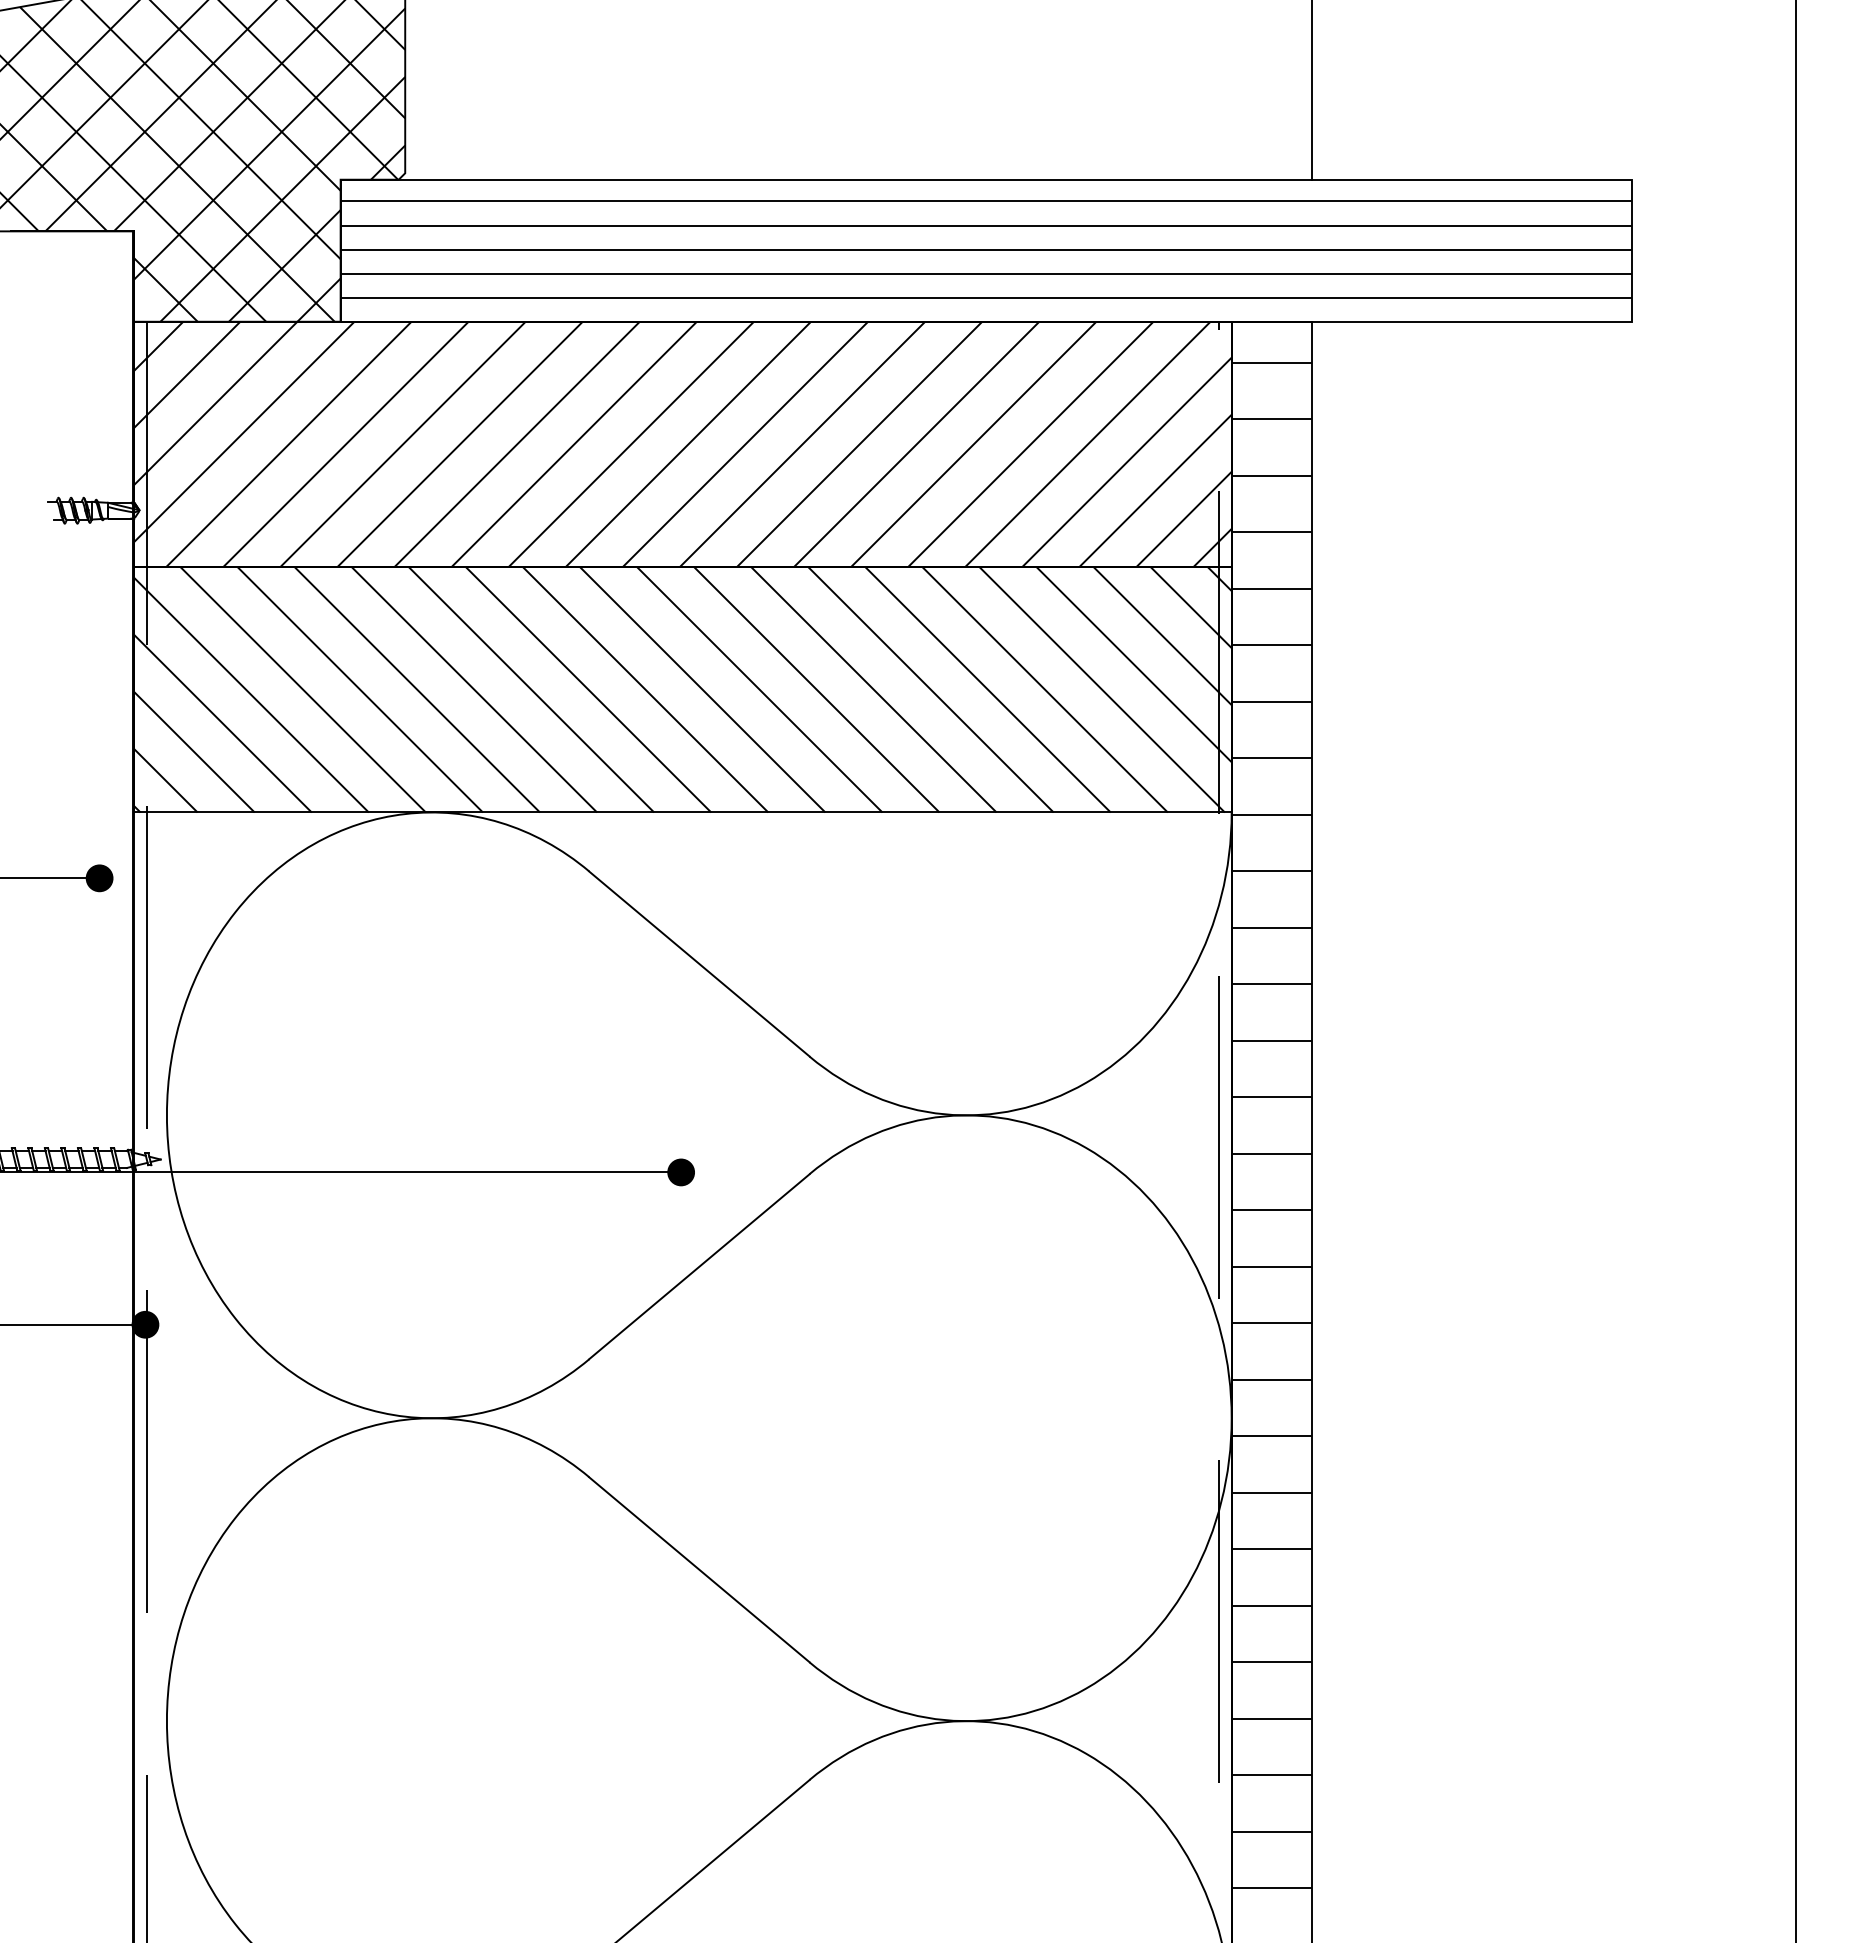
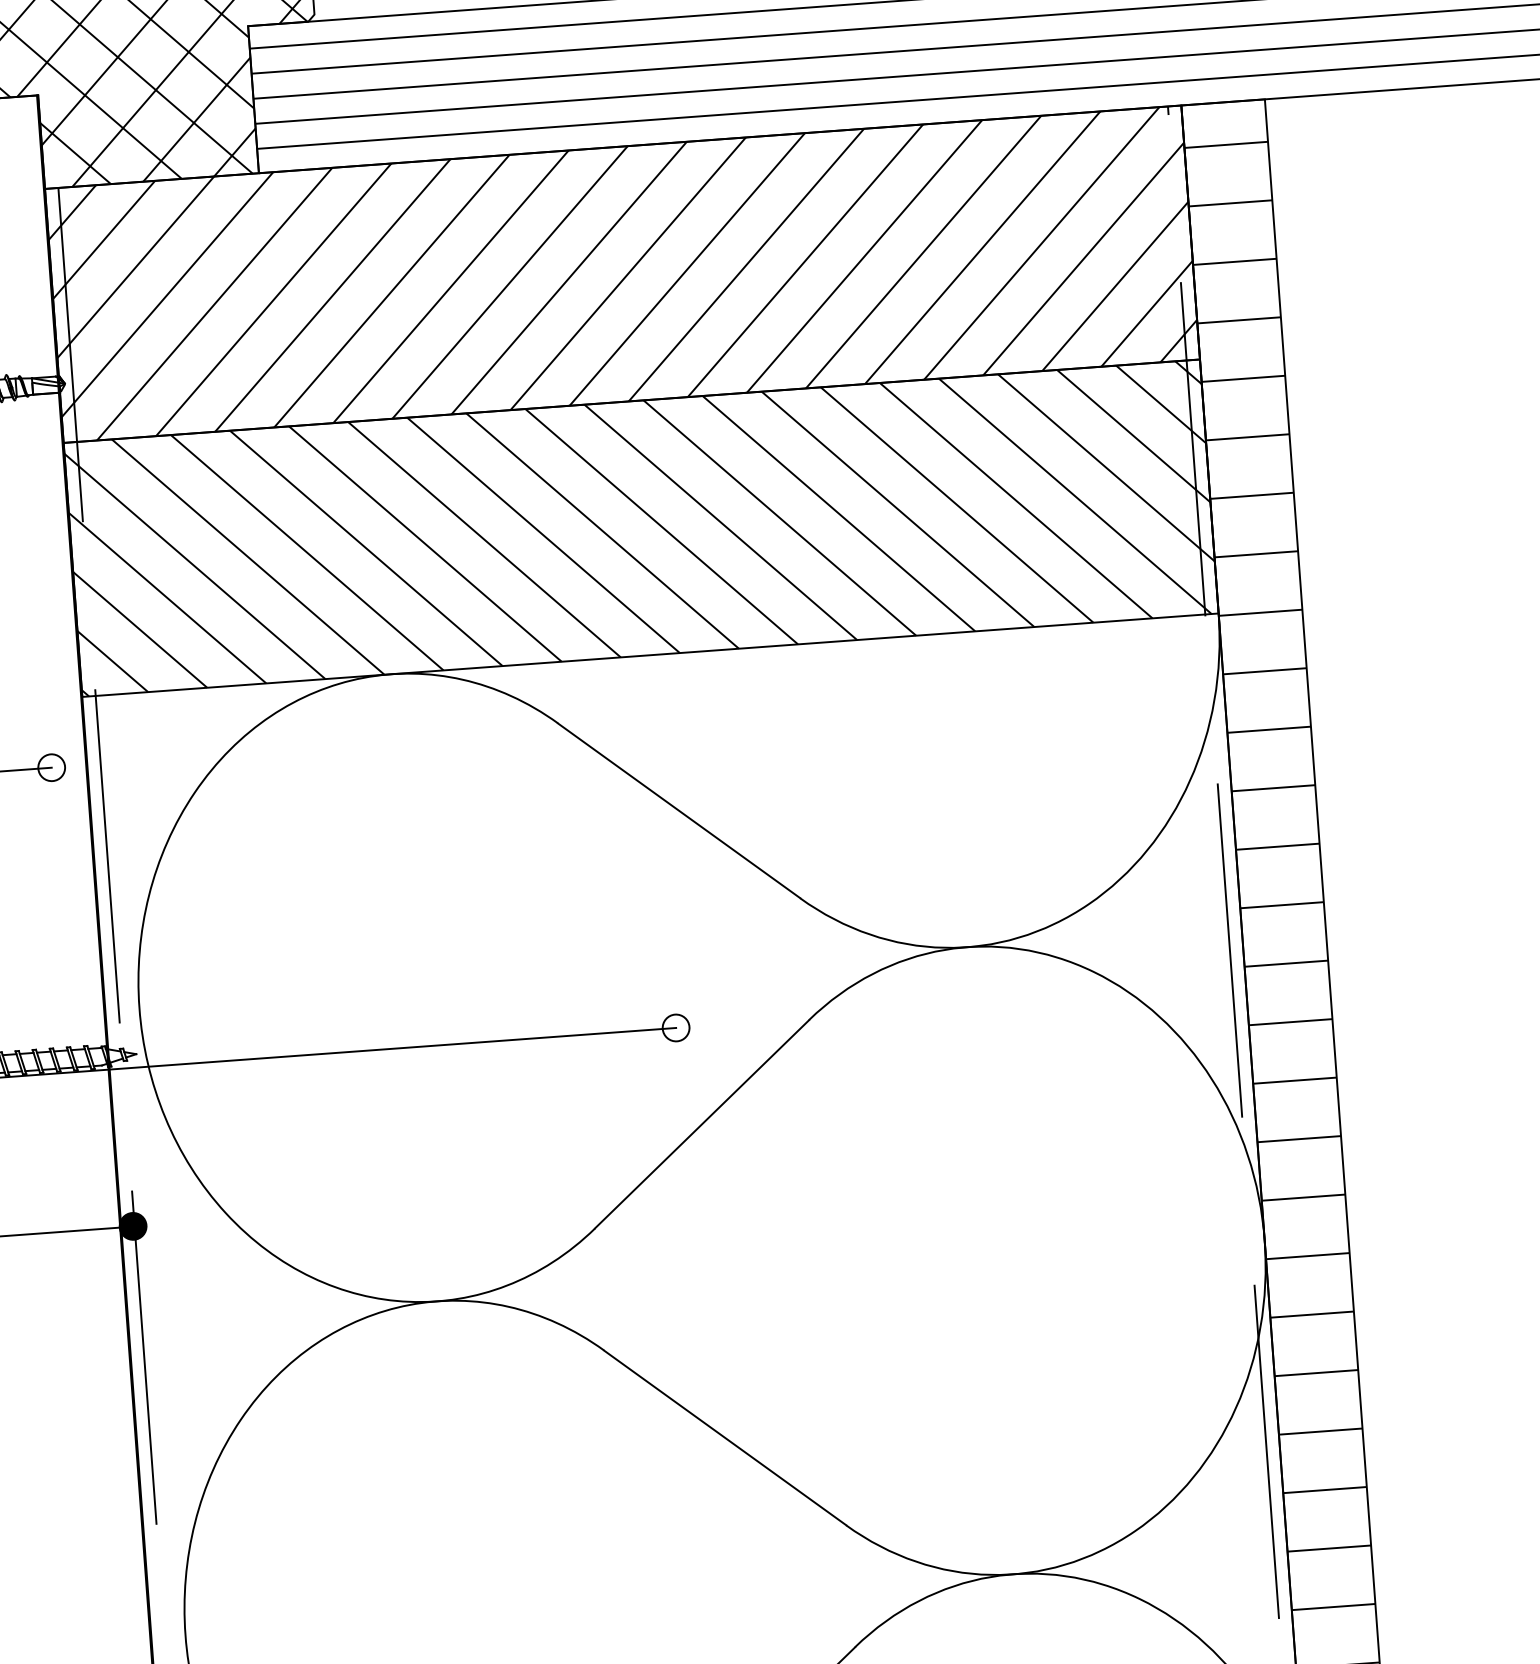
fill: (99, 878) -> (51, 767), removed
fill: (681, 1172) -> (676, 1028), removed

